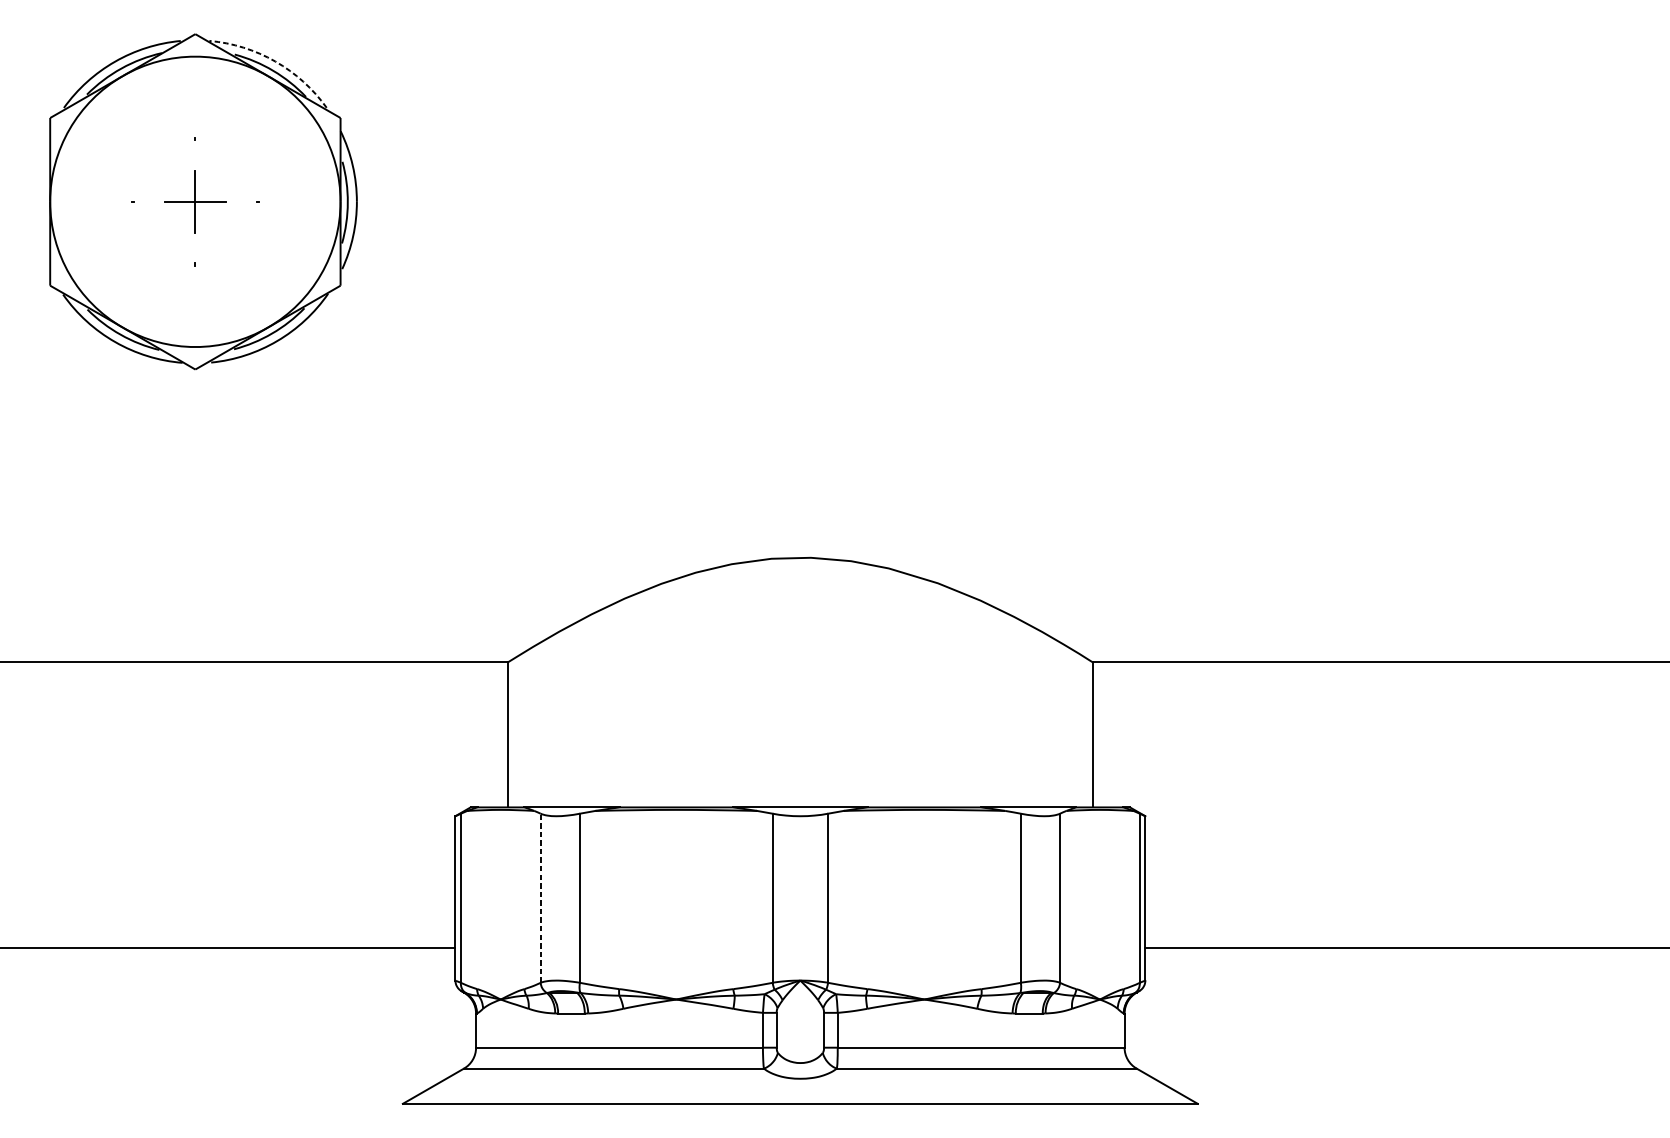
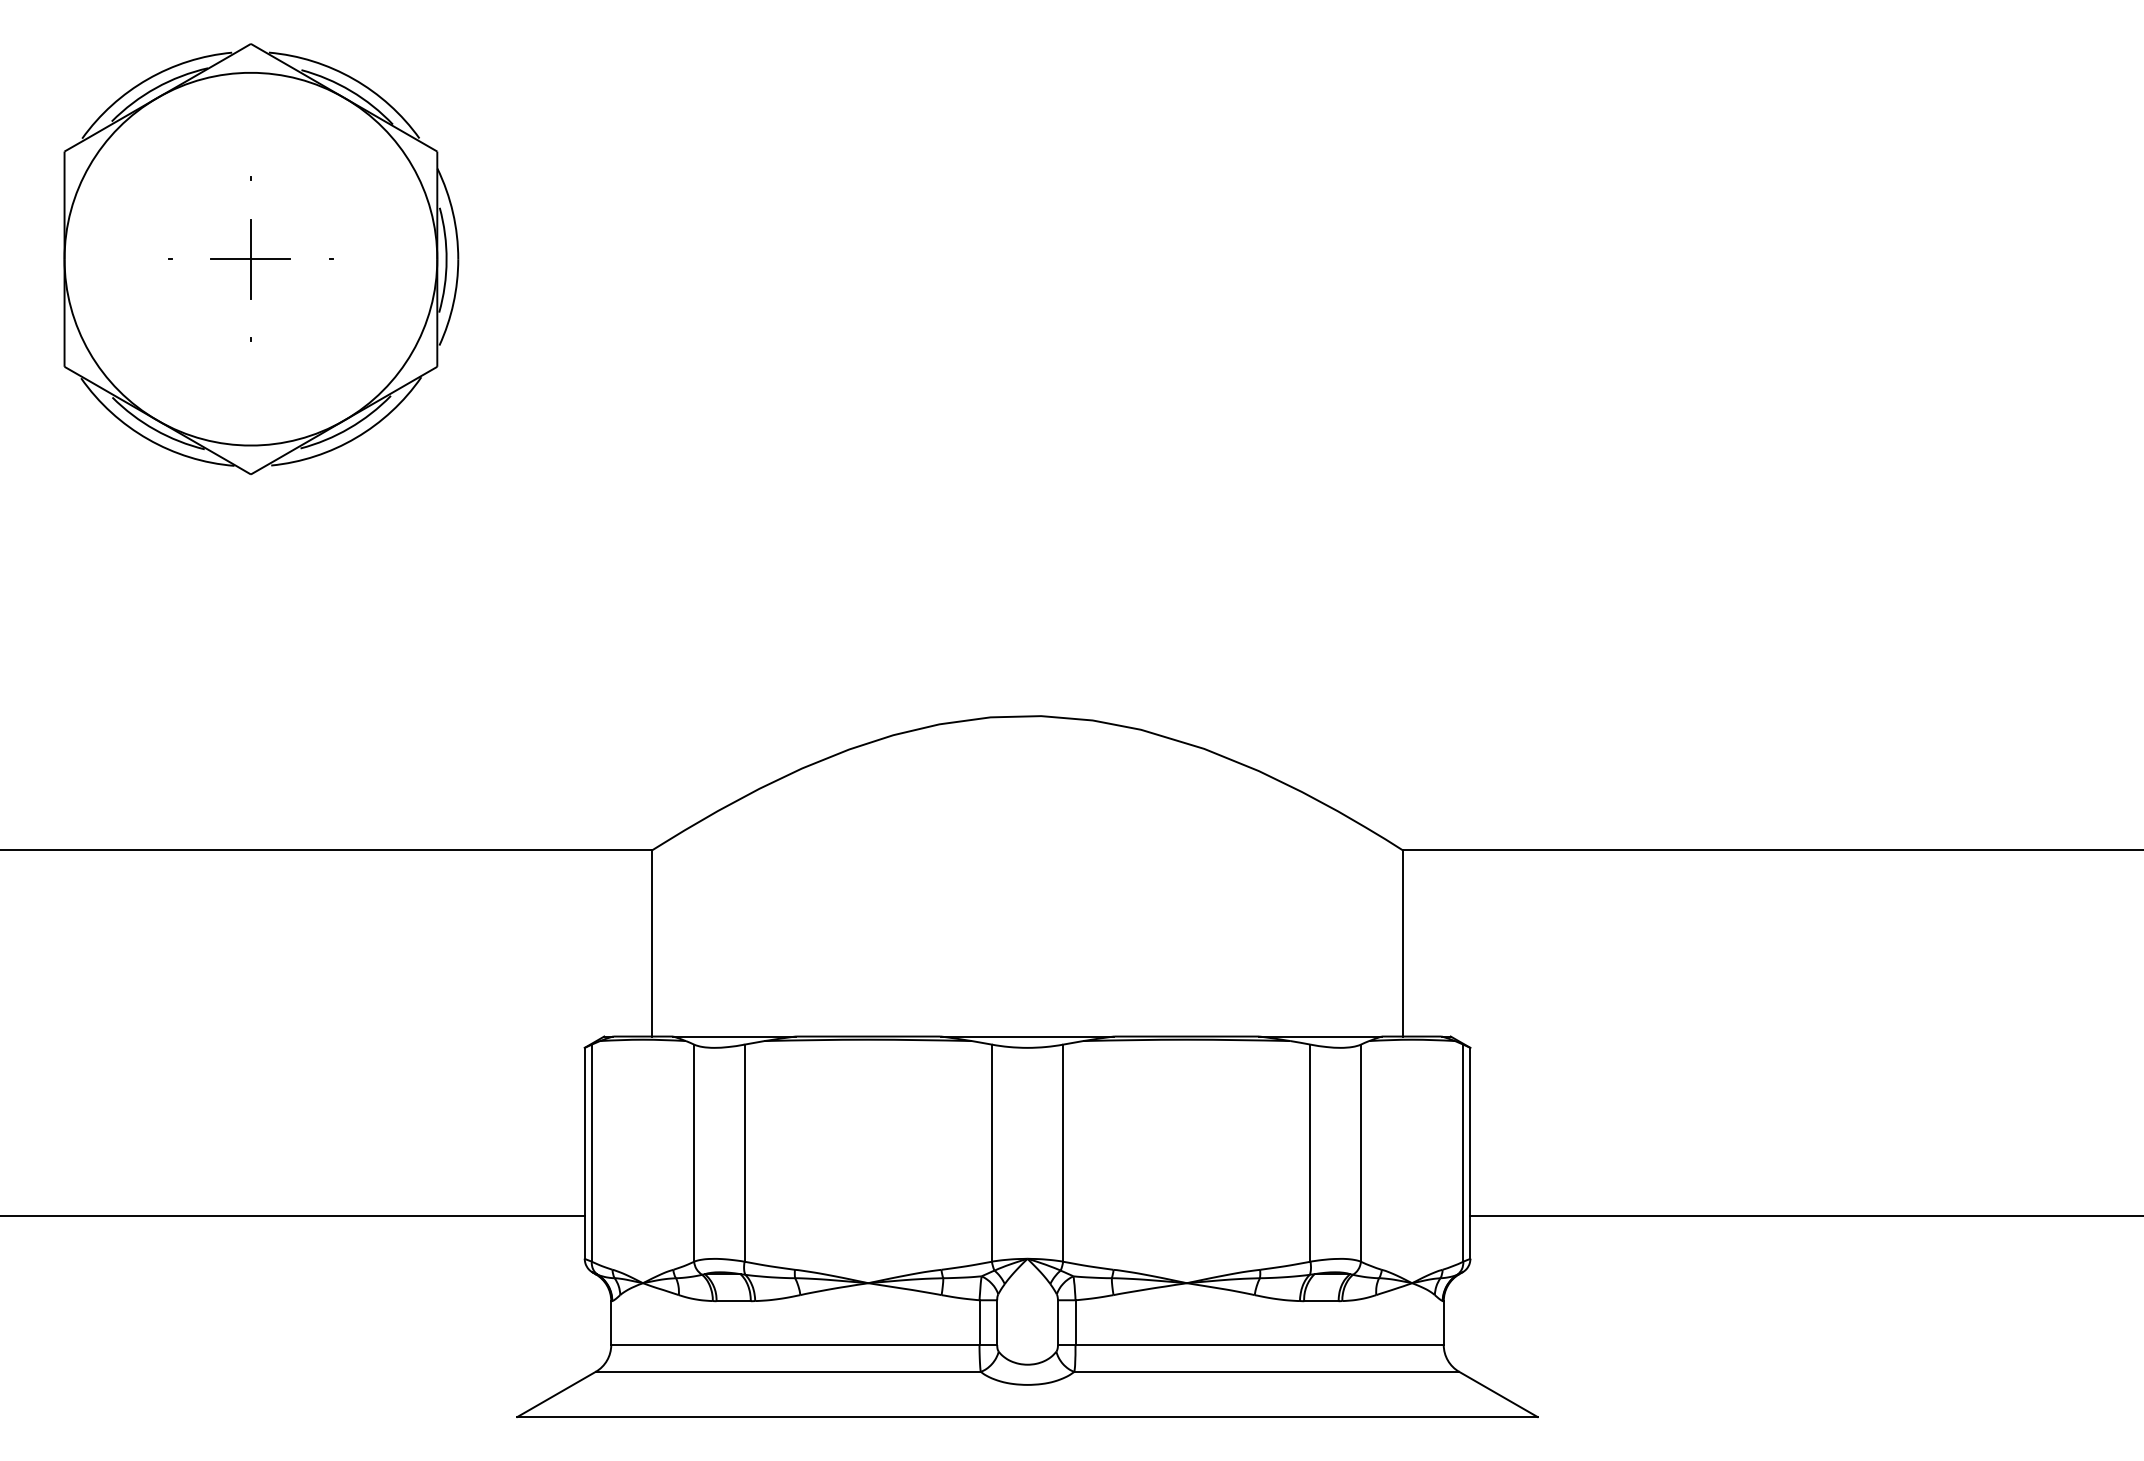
arc: (275, 61) -> (353, 79), dashed -> solid
line: (540, 898) -> (694, 1153), dashed -> solid

